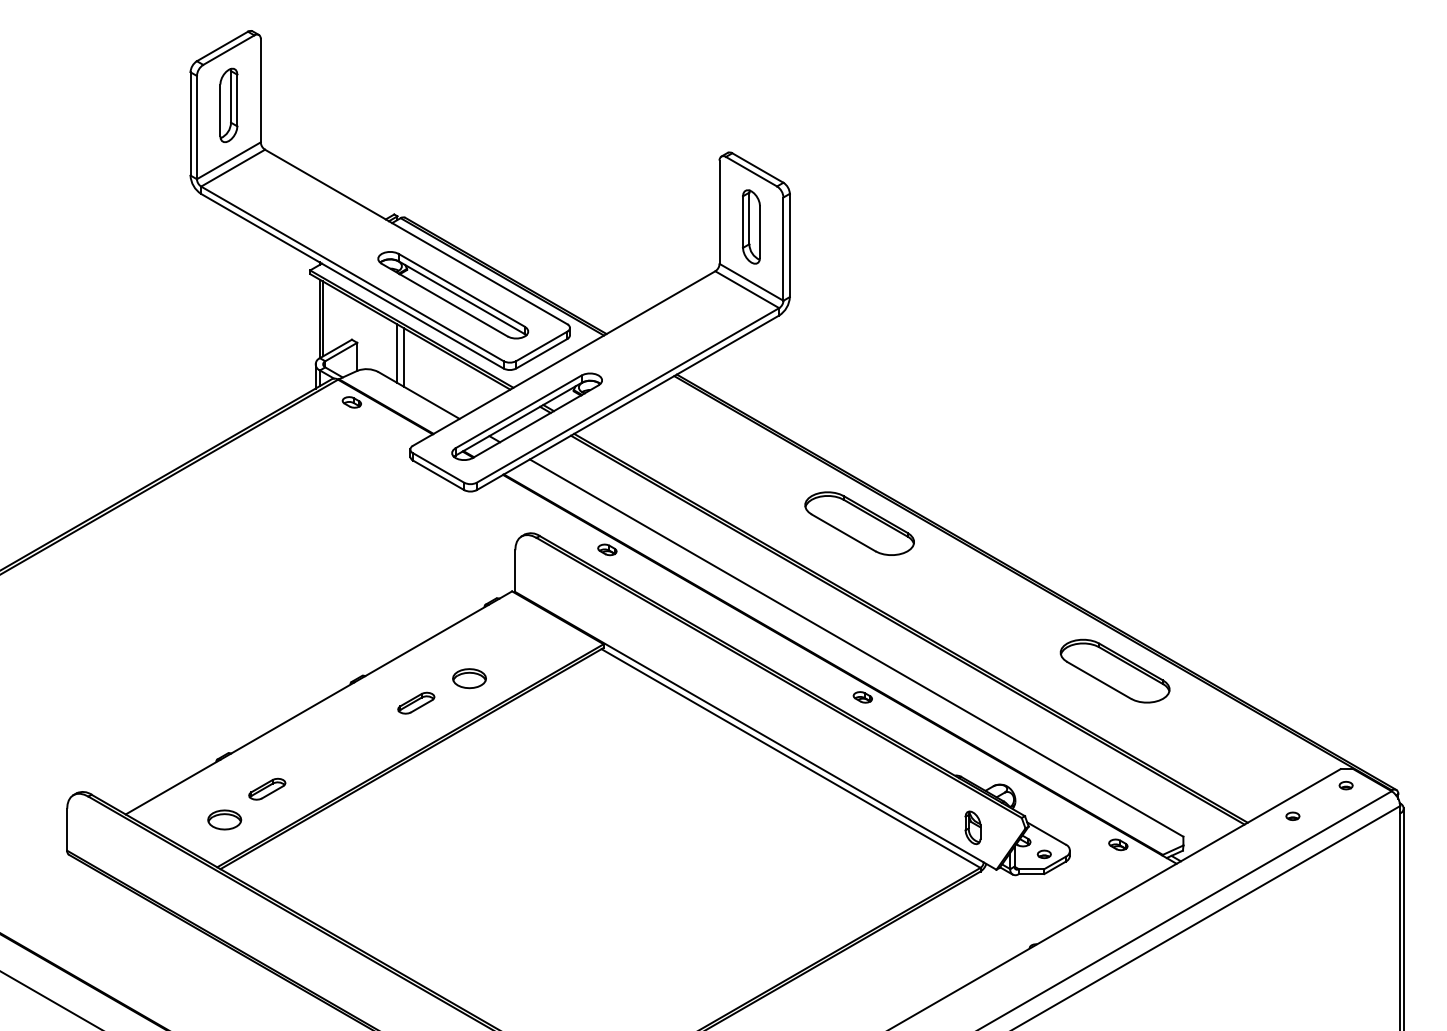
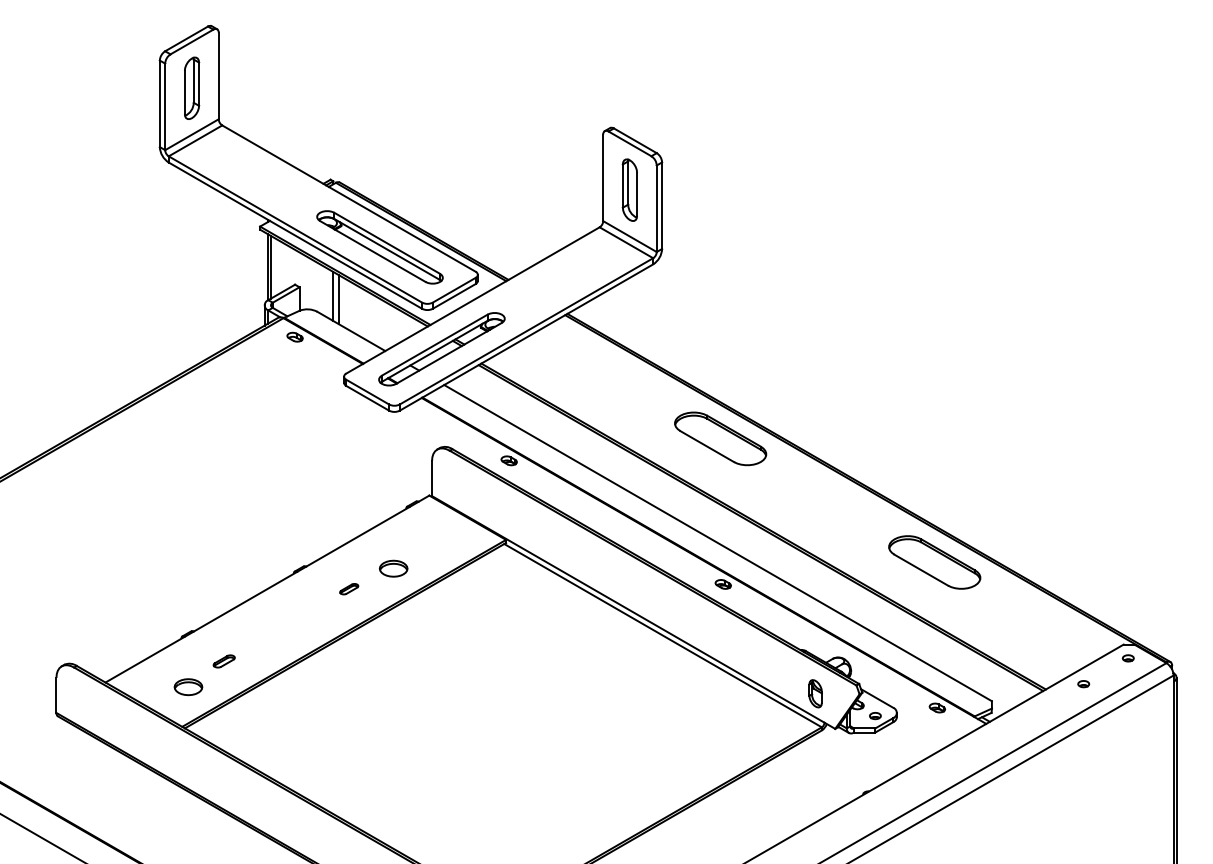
part: (416, 702) -> (349, 588), size x0.6
part: (267, 789) -> (224, 661), size x0.7

